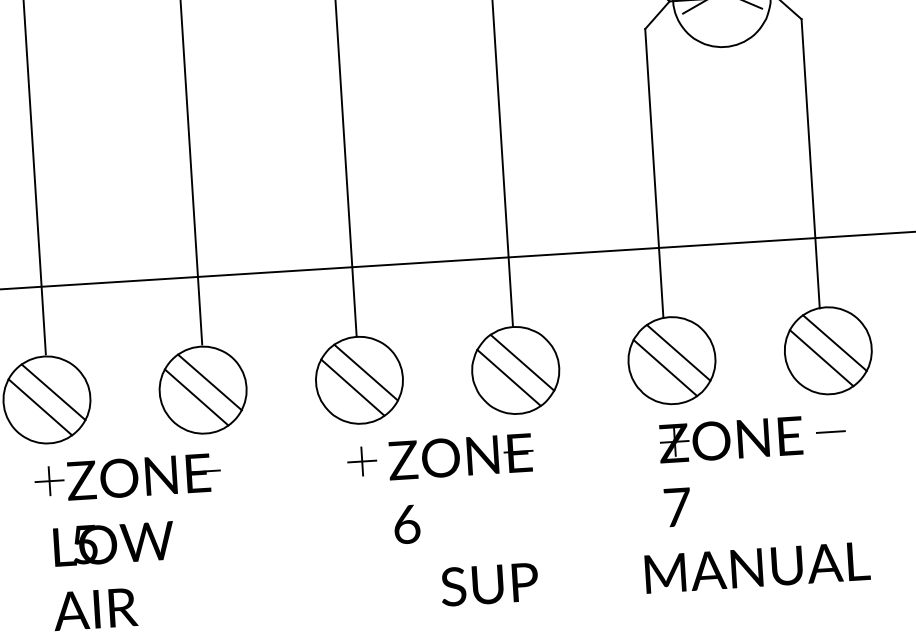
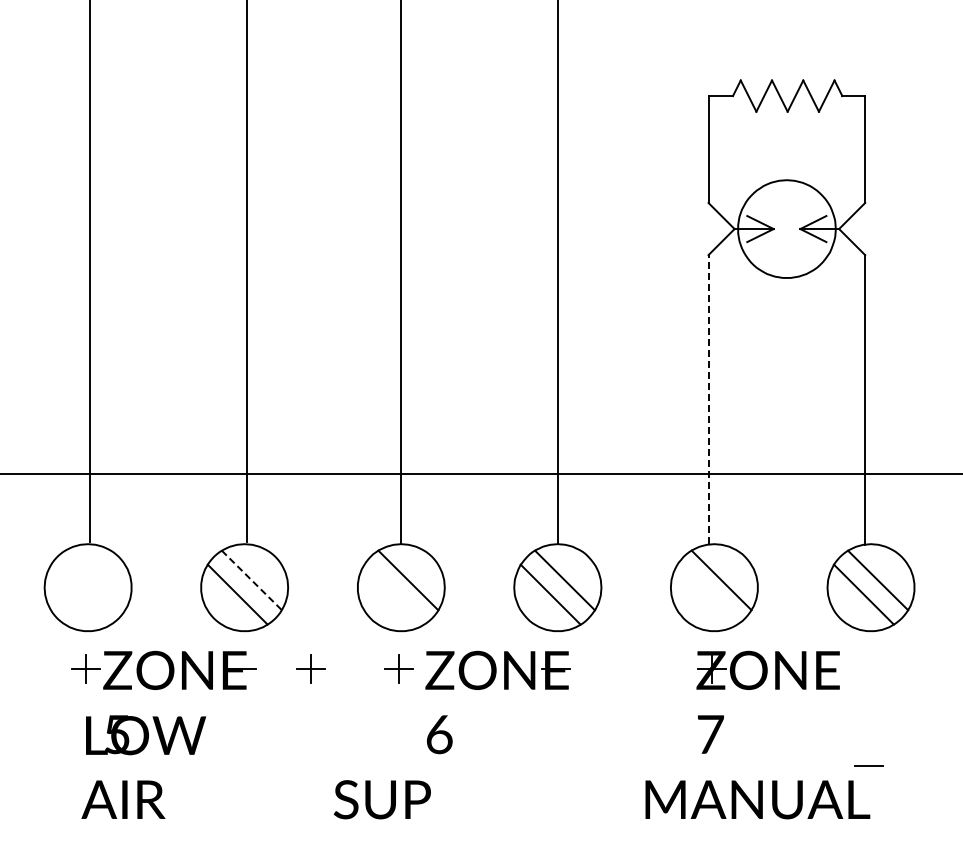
line: (654, 173) -> (708, 399), solid -> dashed
line: (665, 367) -> (707, 594), removed
line: (210, 382) -> (252, 580), solid -> dashed
line: (352, 387) -> (393, 594), removed
line: (53, 392) -> (95, 580), removed
line: (40, 407) -> (81, 594), removed
line: (830, 431) -> (868, 765), moved
part: (273, 466) -> (310, 668), added
text: (757, 567) -> (757, 799), moved
text: (488, 584) -> (381, 799), moved

